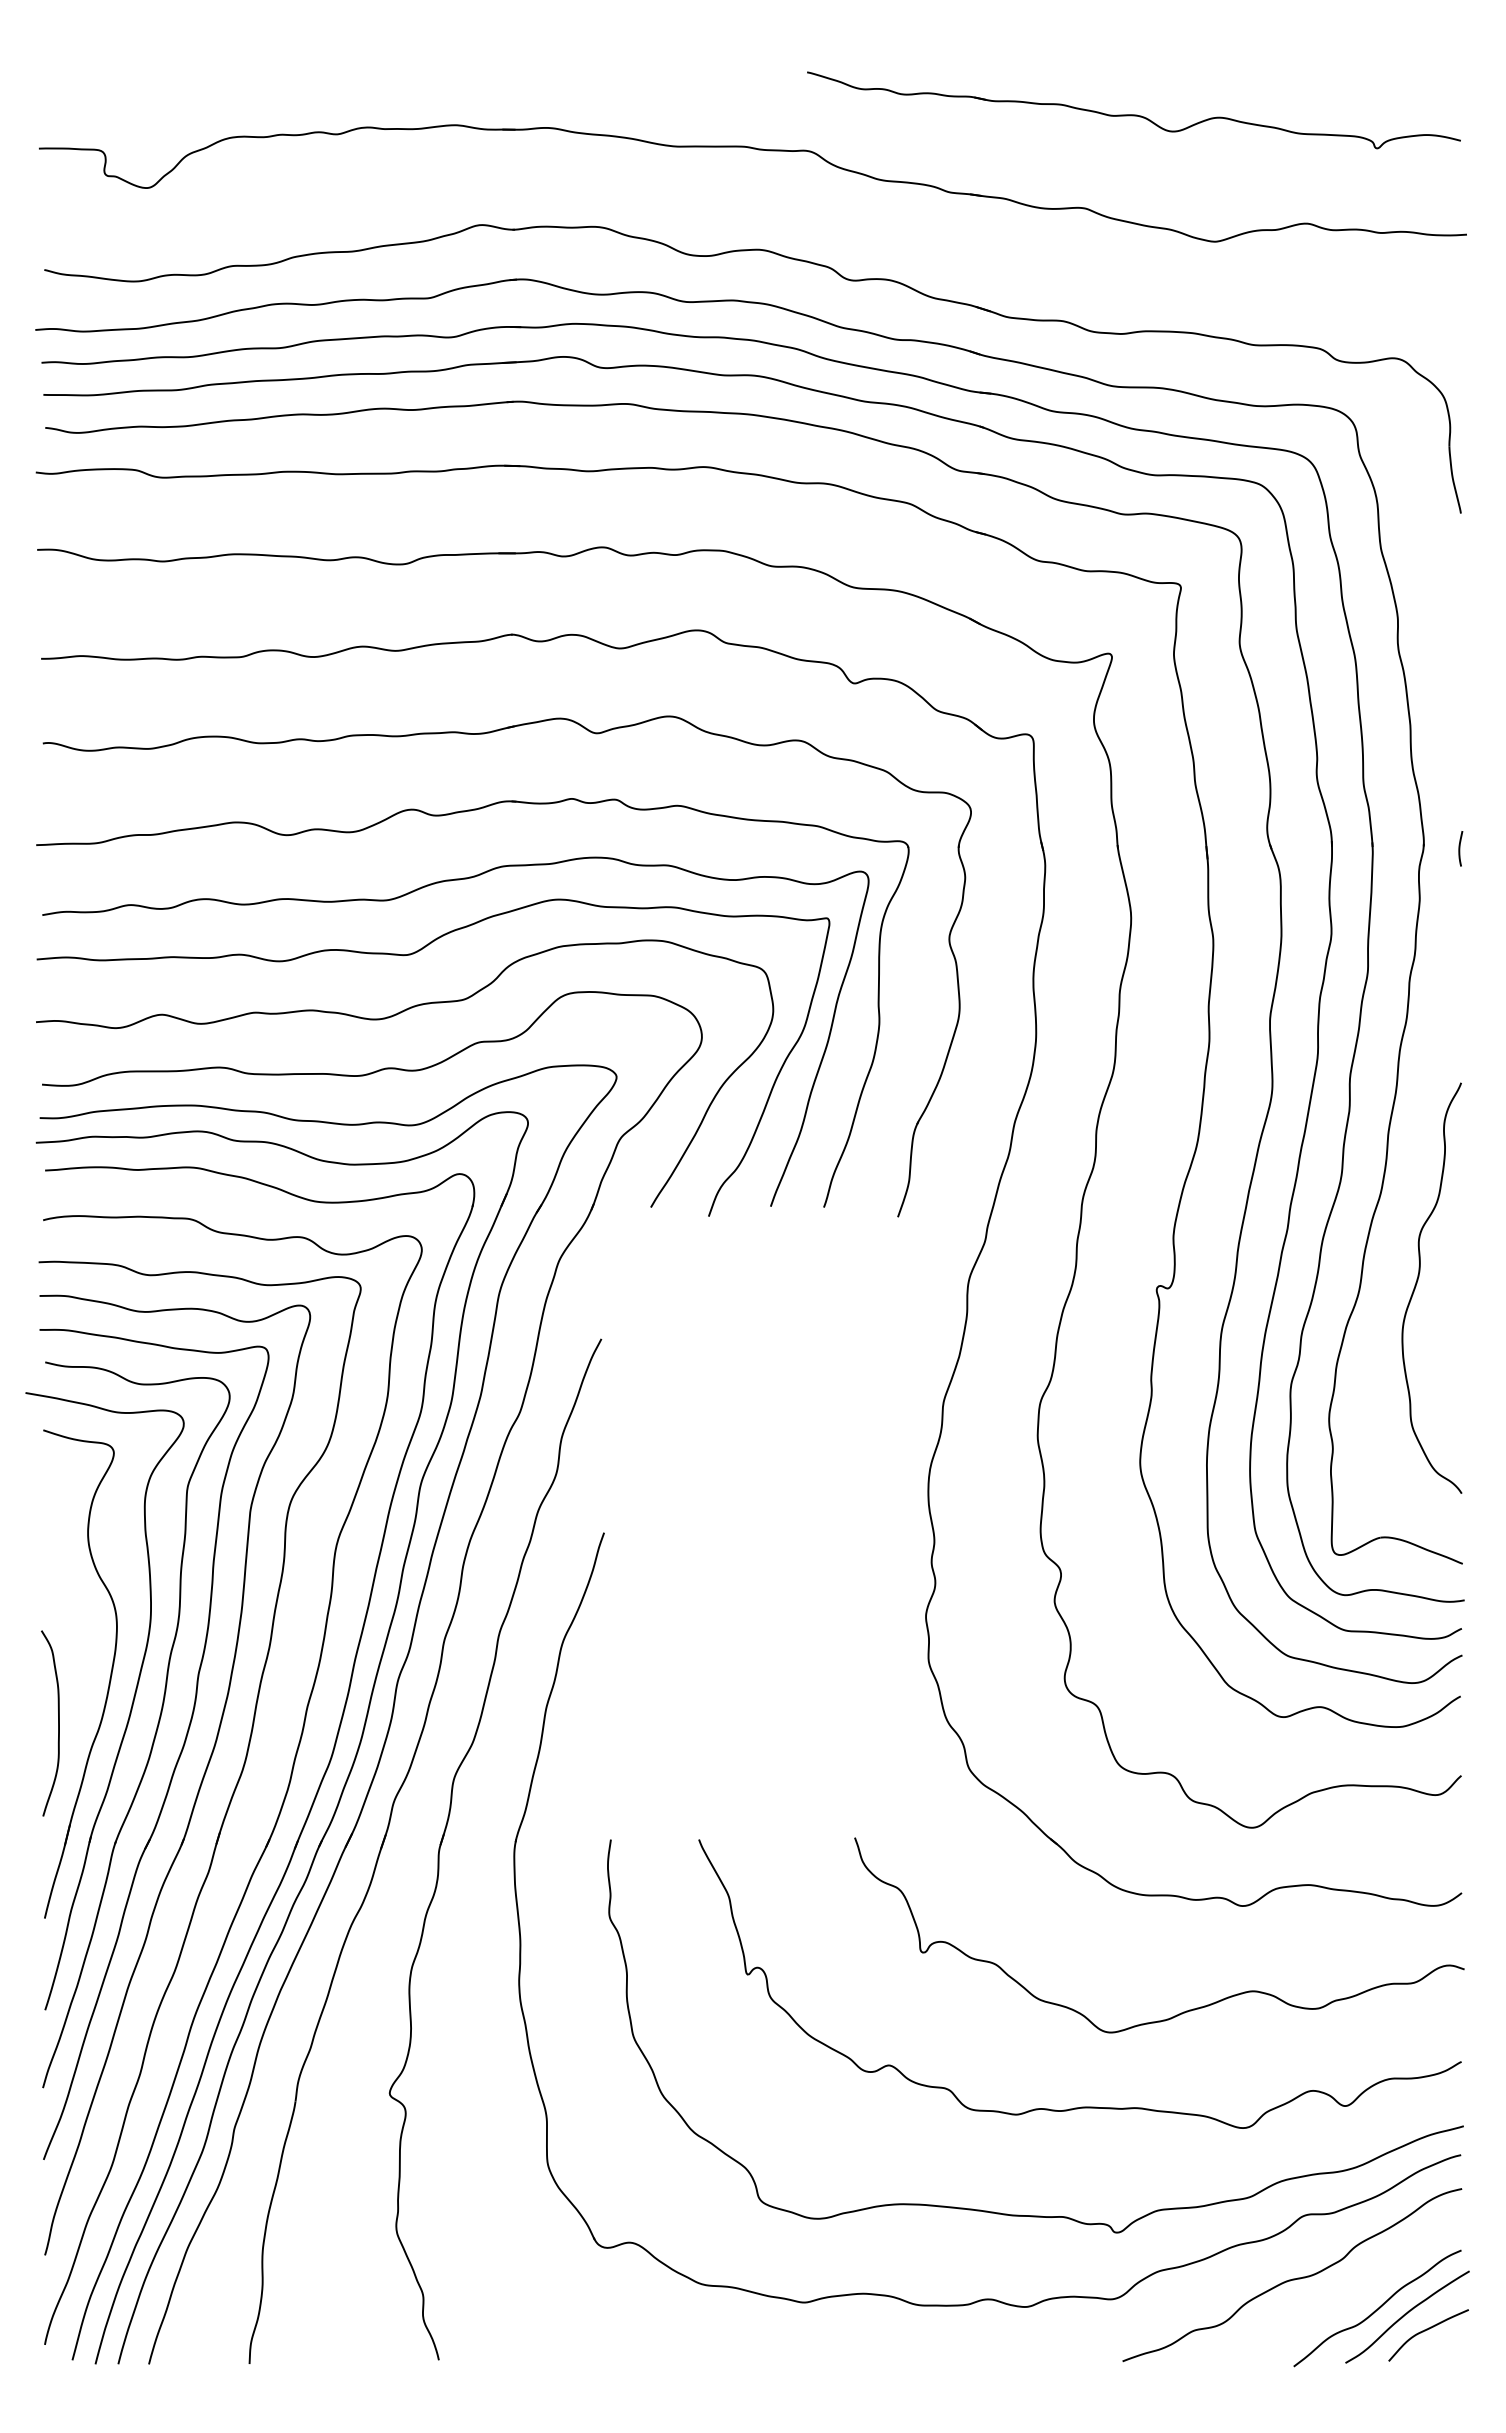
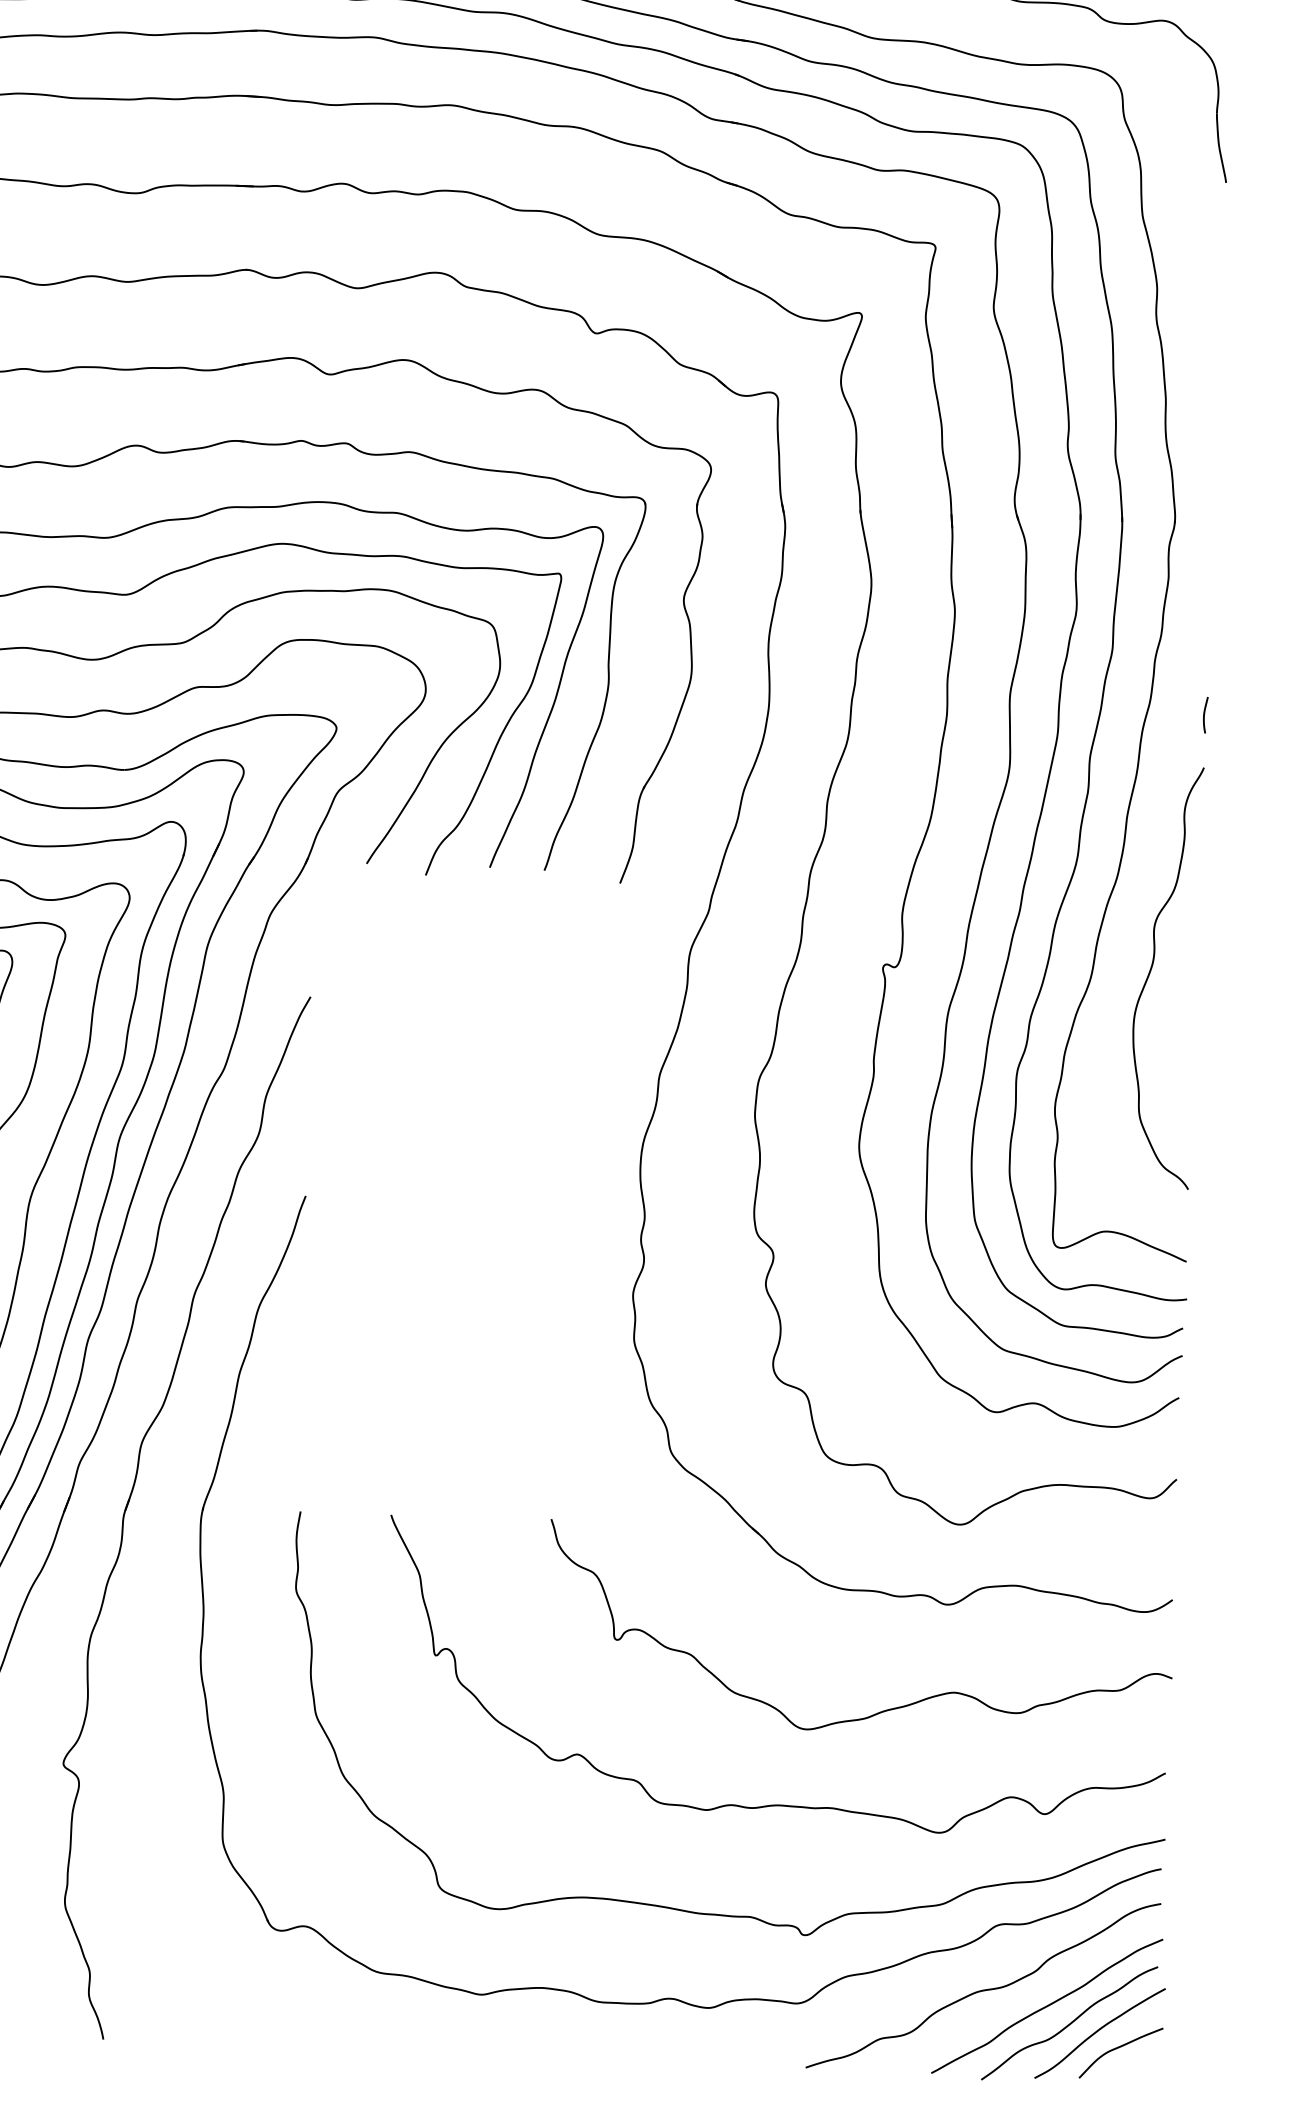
curve: (1460, 848) -> (1205, 714), moved
curve: (1354, 2292) -> (1046, 2006), added

